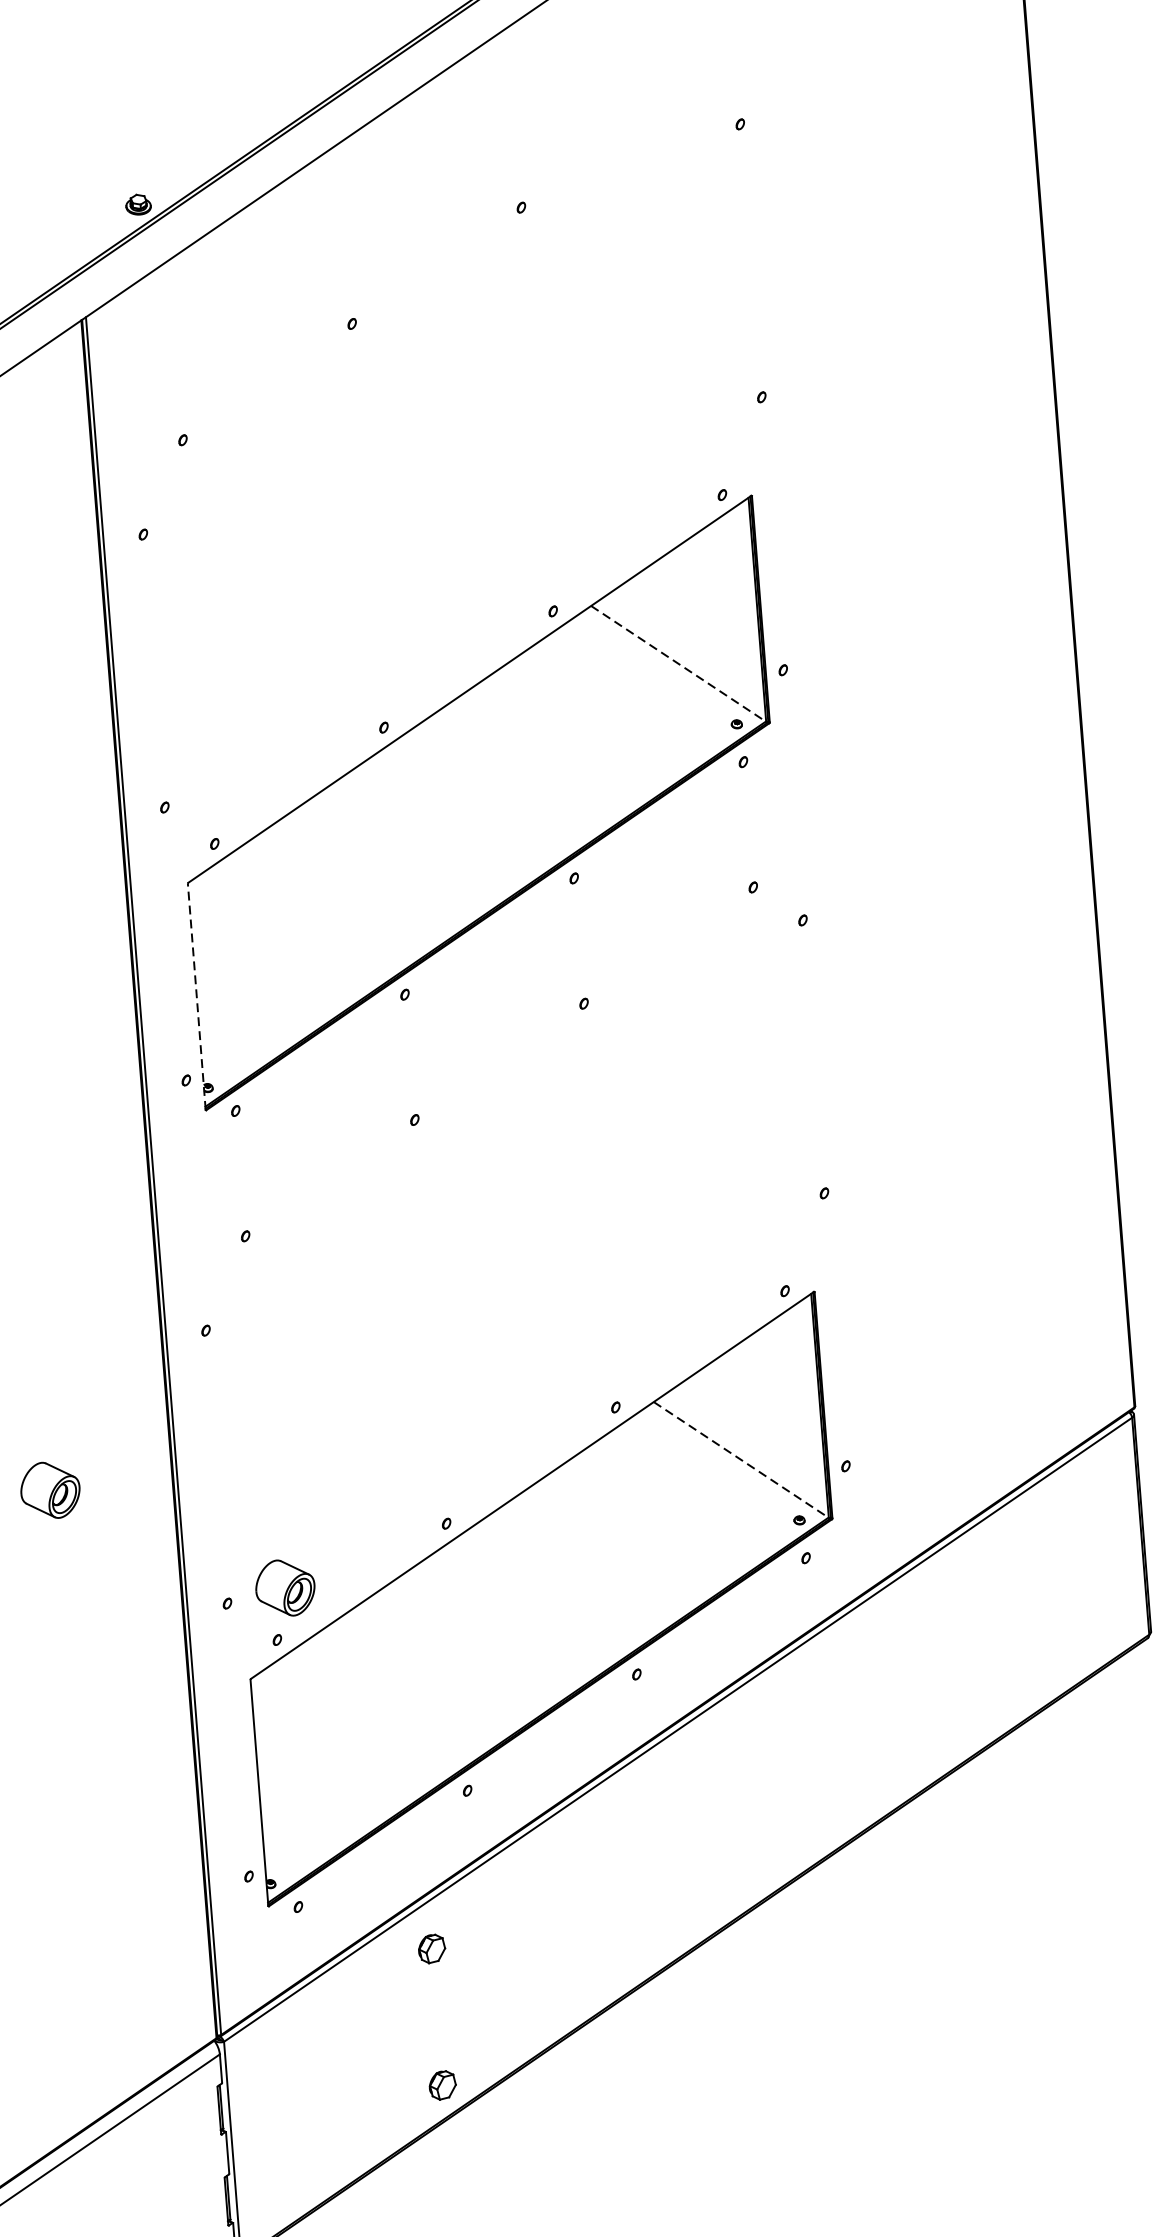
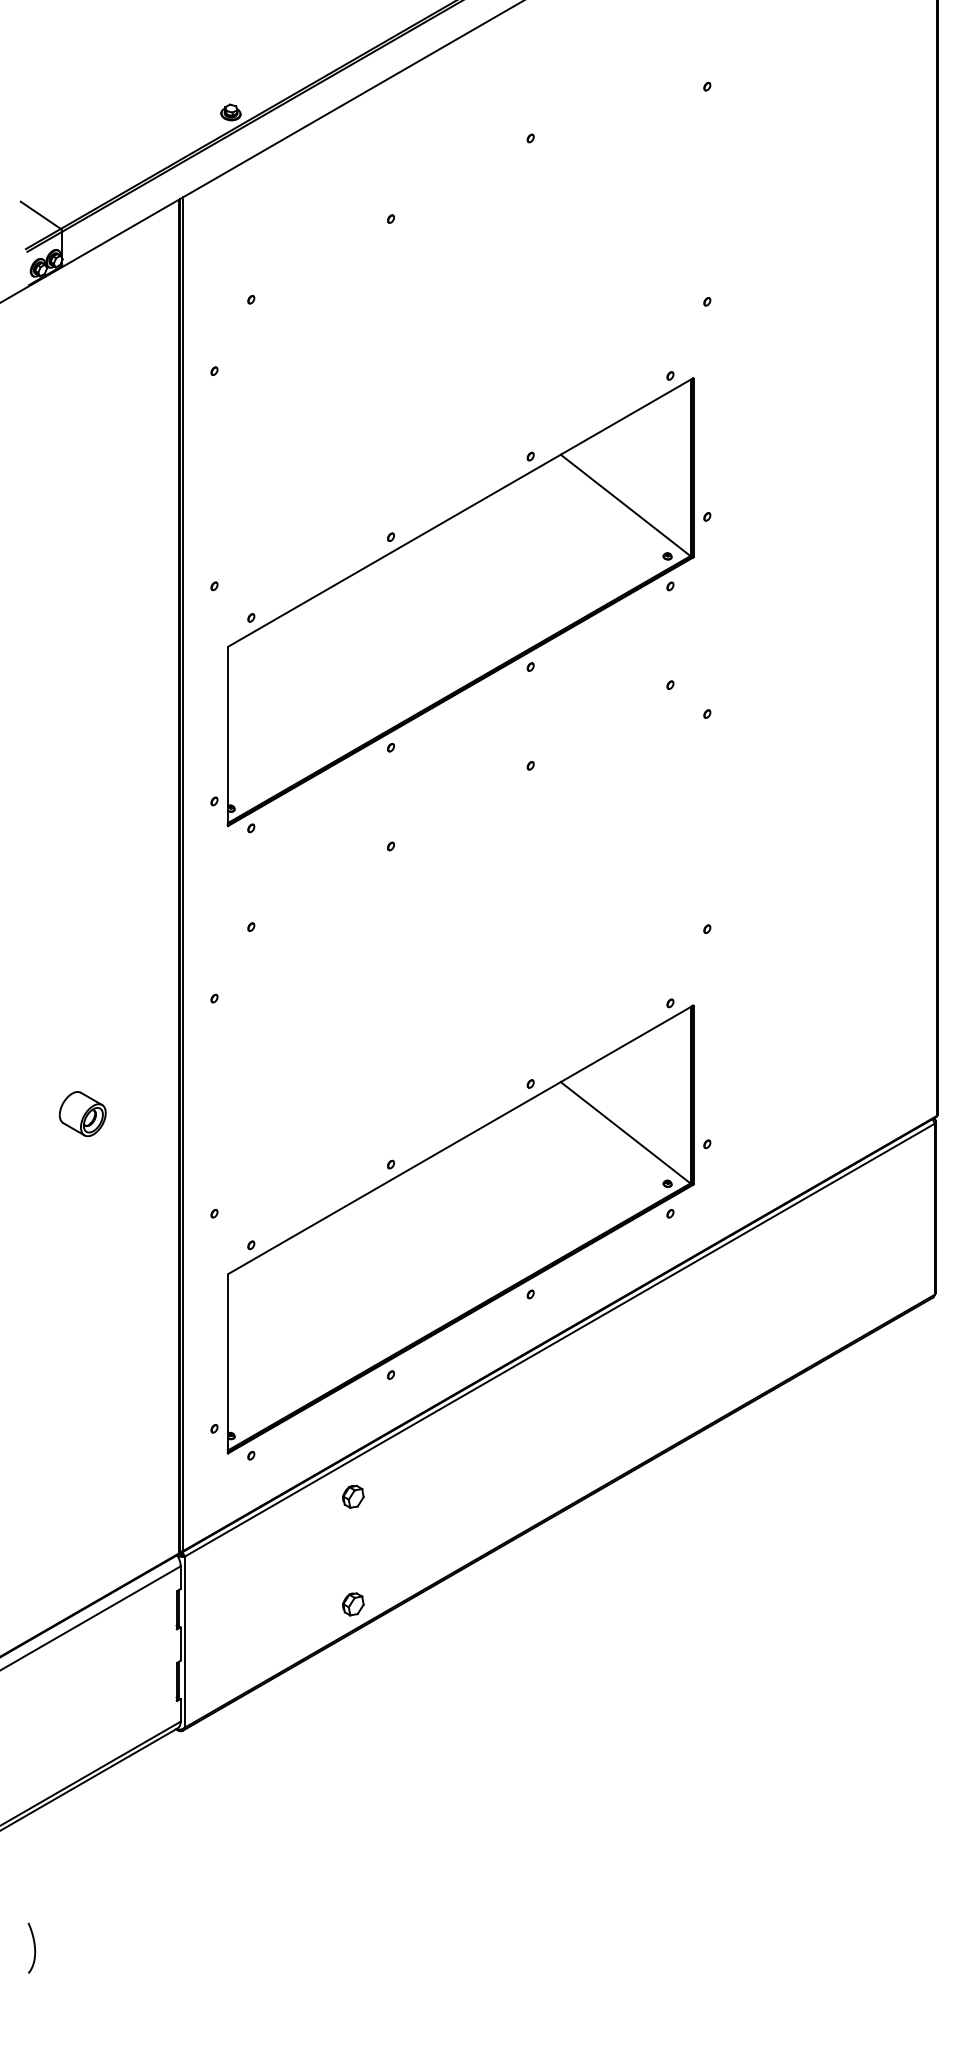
line: (679, 663) -> (626, 505), dashed -> solid
line: (196, 996) -> (227, 736), dashed -> solid
line: (742, 1460) -> (626, 1133), dashed -> solid
part: (285, 1588) -> (260, 1205), removed

